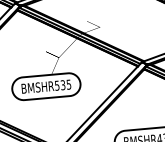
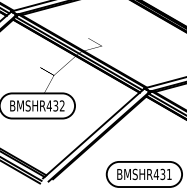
text: (62, 84) -> (55, 105), BMSHR535 -> BMSHR432

